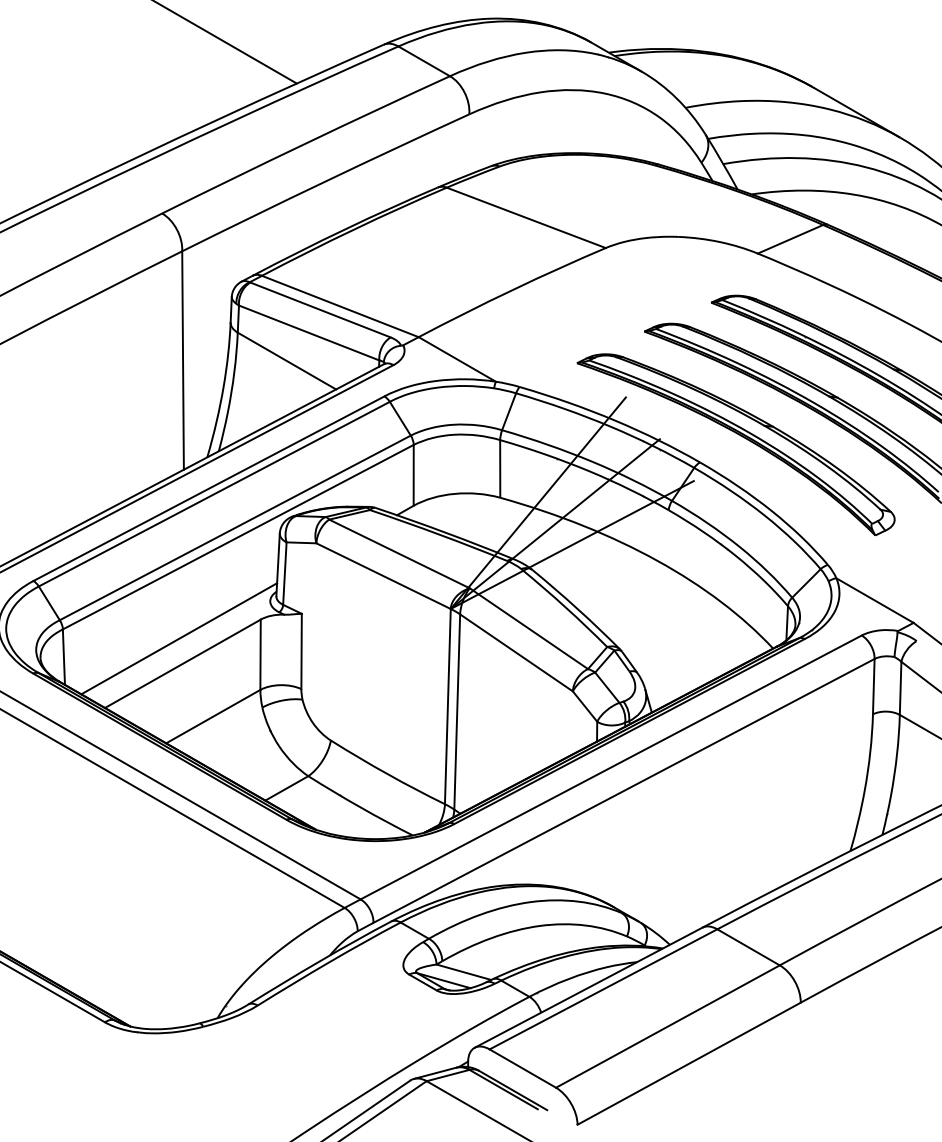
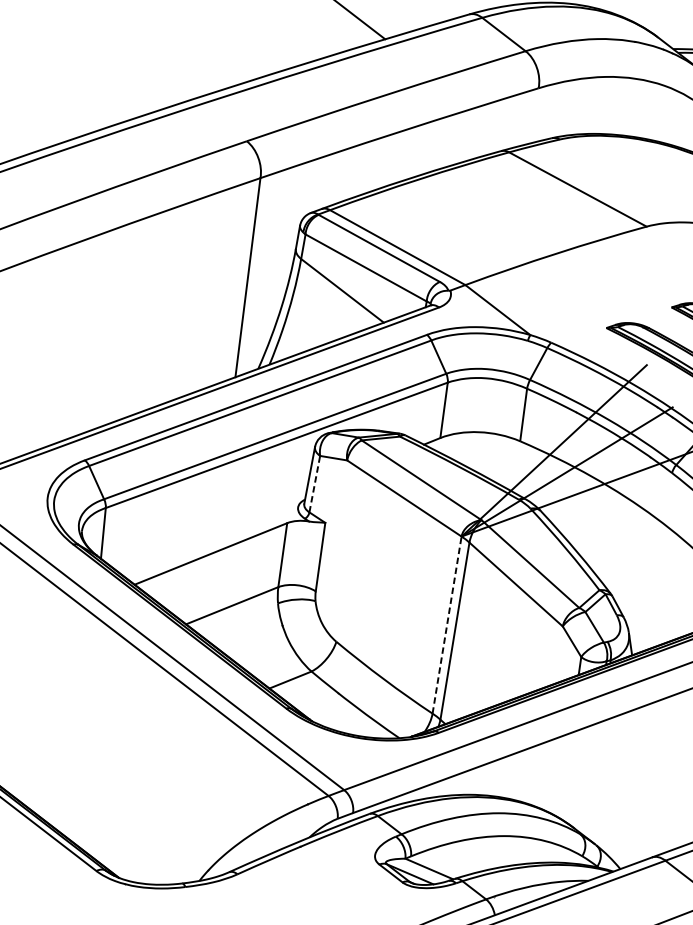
line: (284, 573) -> (314, 484), solid -> dashed
line: (179, 638) -> (210, 530), removed
line: (447, 706) -> (446, 624), solid -> dashed

